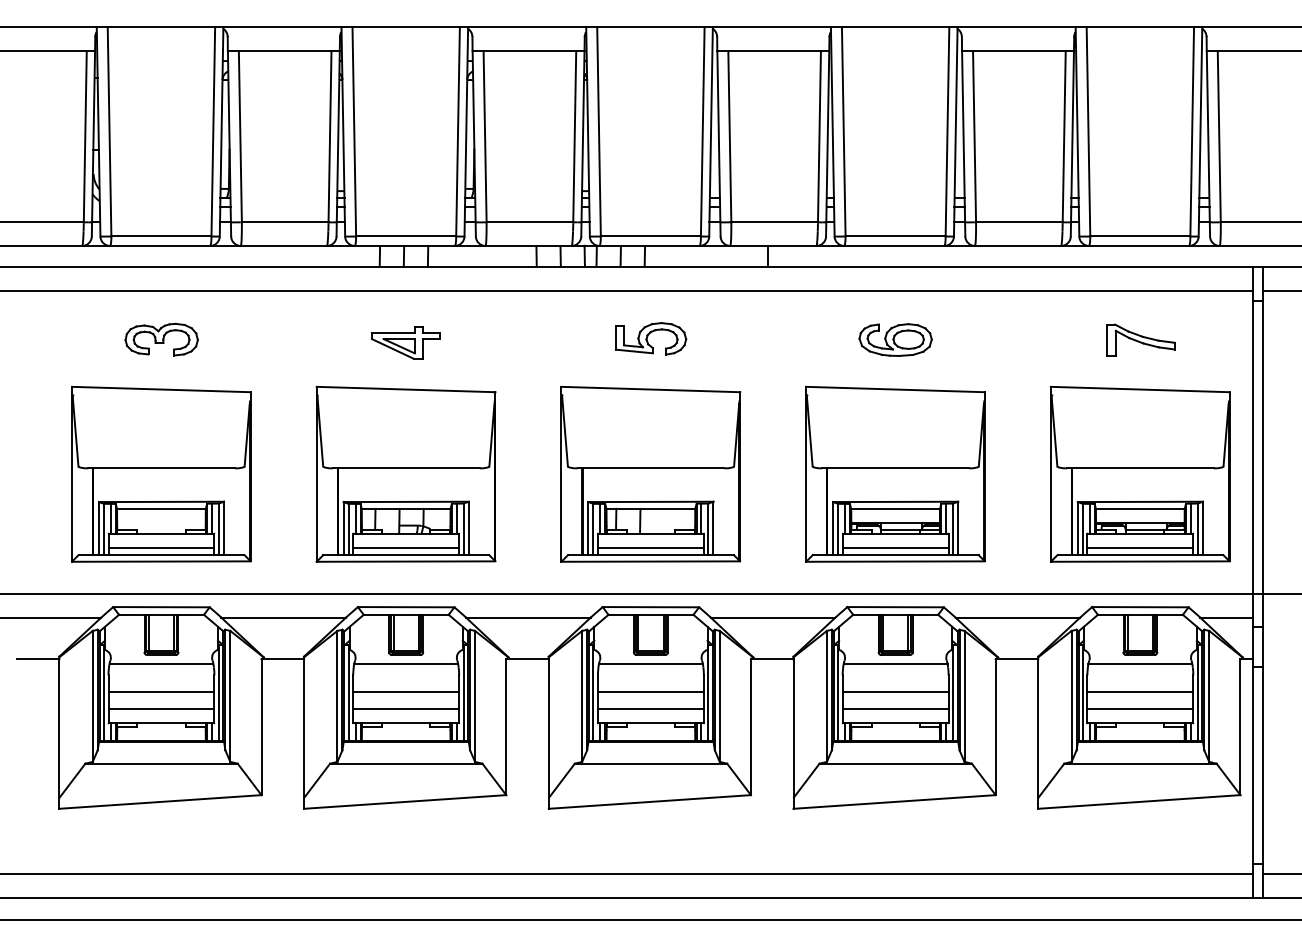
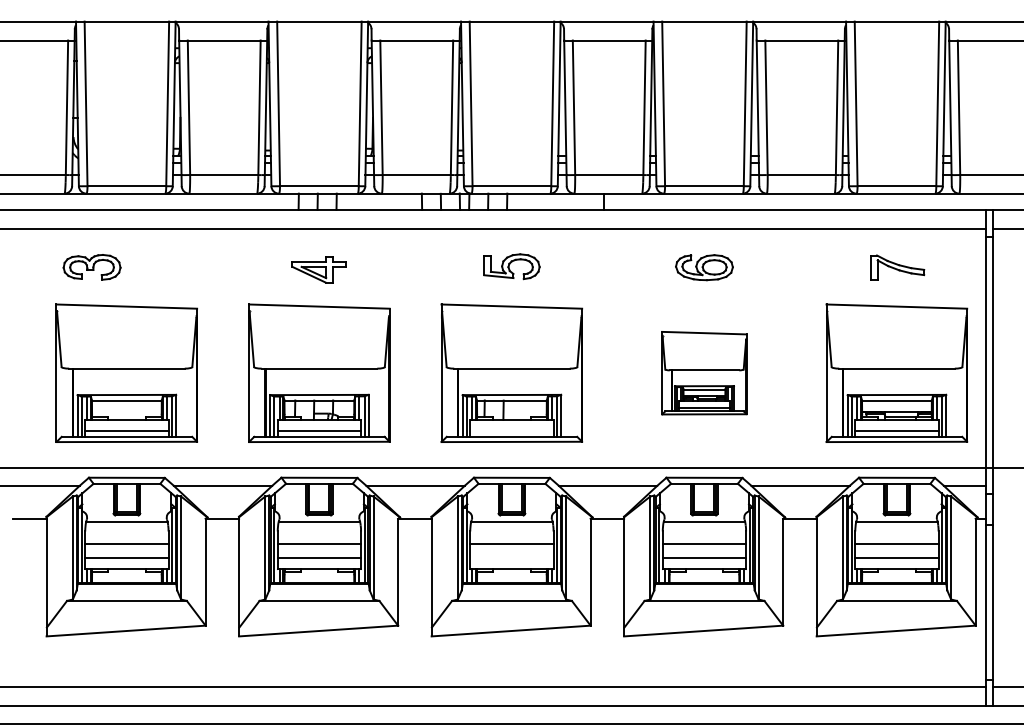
part: (160, 339) -> (91, 267), moved
part: (895, 473) -> (704, 372), size x0.6
line: (650, 548) -> (511, 431), removed
line: (650, 708) -> (511, 557), removed

